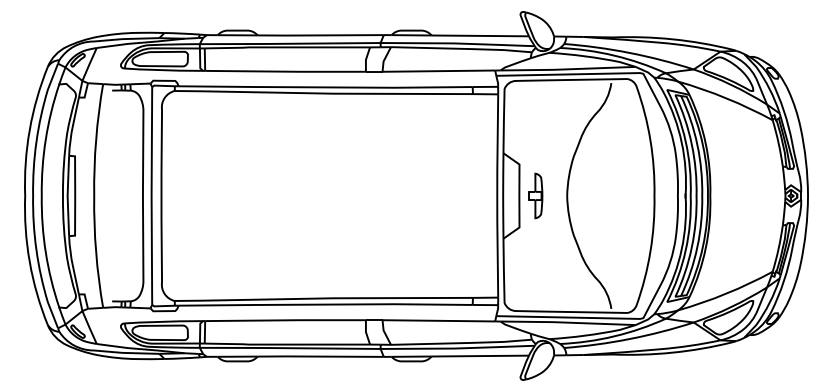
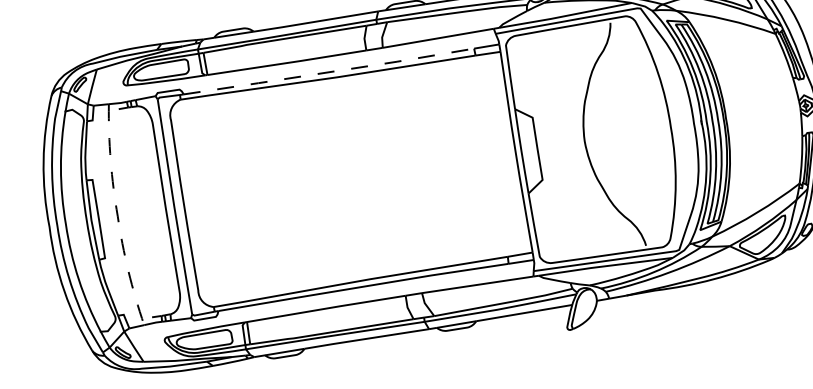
line: (325, 87) -> (328, 72), solid -> dashed
line: (94, 195) -> (117, 215), solid -> dashed
part: (535, 195) -> (553, 145), removed

